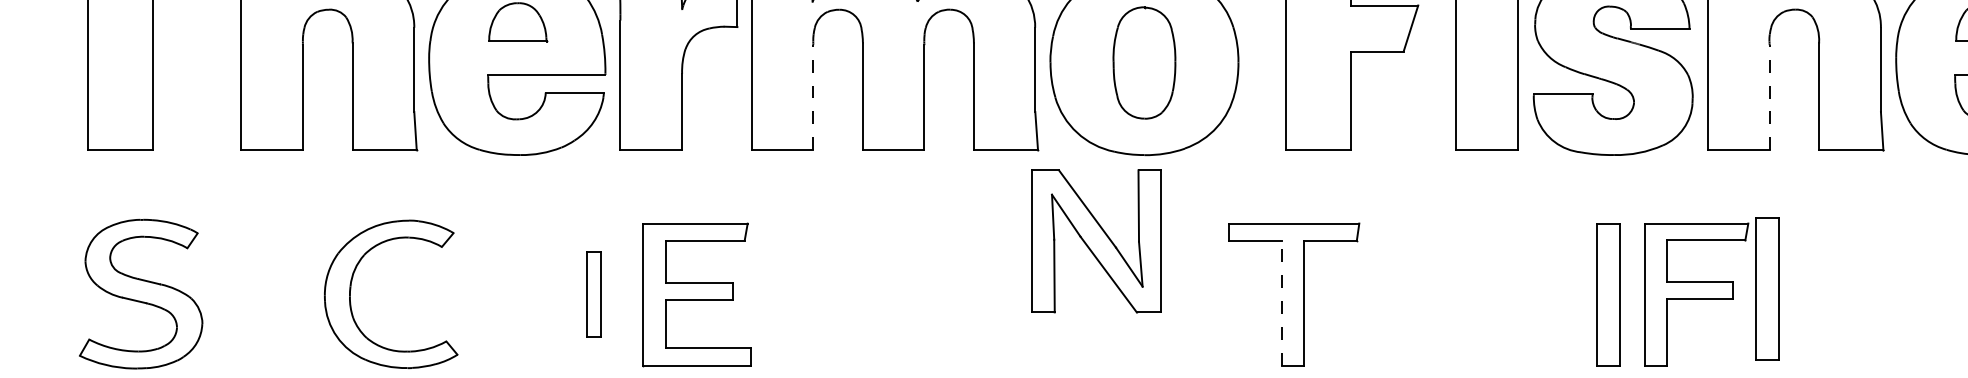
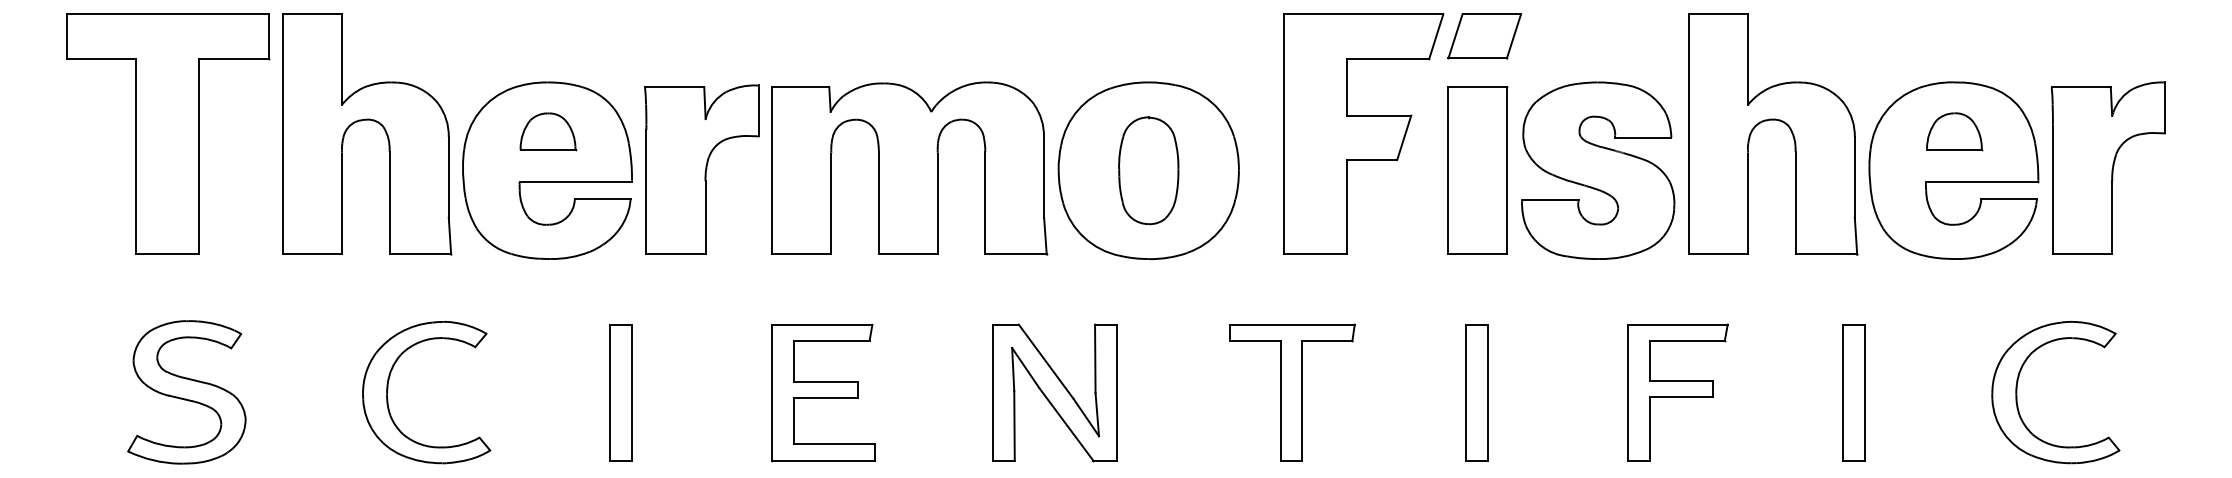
line: (813, 97) -> (831, 203), dashed -> solid
line: (1770, 97) -> (1748, 203), dashed -> solid
part: (1096, 241) -> (1054, 392), moved
part: (1766, 289) -> (1853, 392), moved
part: (593, 294) -> (620, 392), size x1.67
part: (696, 294) -> (823, 392), moved
part: (1607, 294) -> (1476, 392), moved
line: (1281, 302) -> (1280, 400), dashed -> solid

